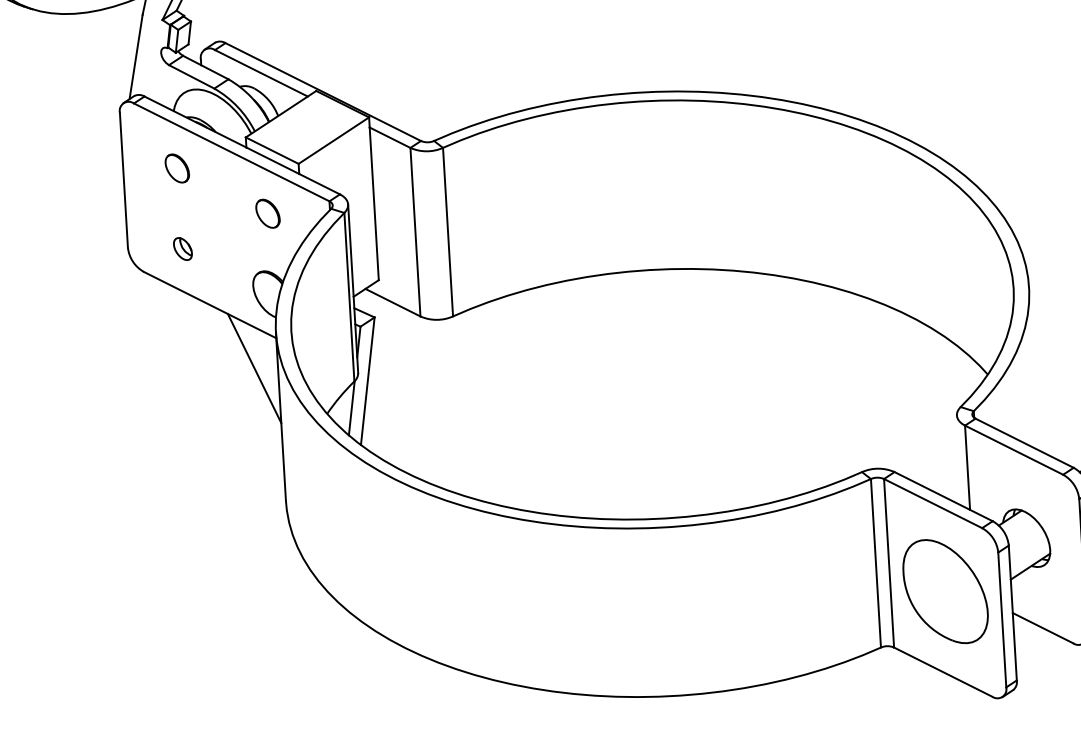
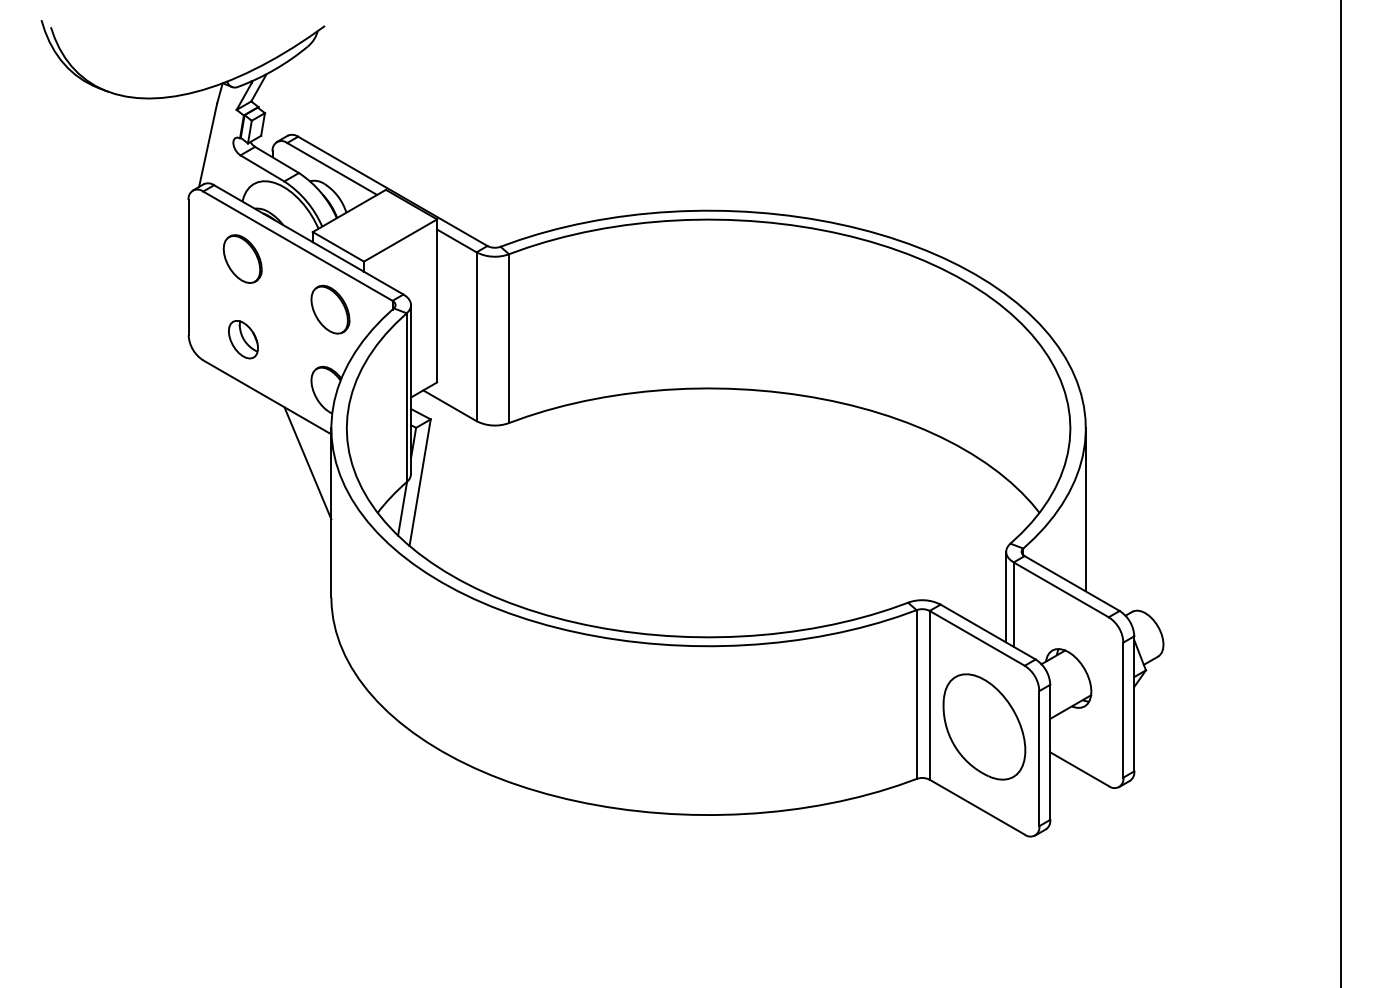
part: (177, 167) -> (242, 258), size x1.67
part: (268, 213) -> (330, 309), size x1.67
part: (182, 248) -> (243, 339), size x1.67
line: (1033, 368) -> (1085, 509), added
line: (959, 460) -> (1006, 596), added

